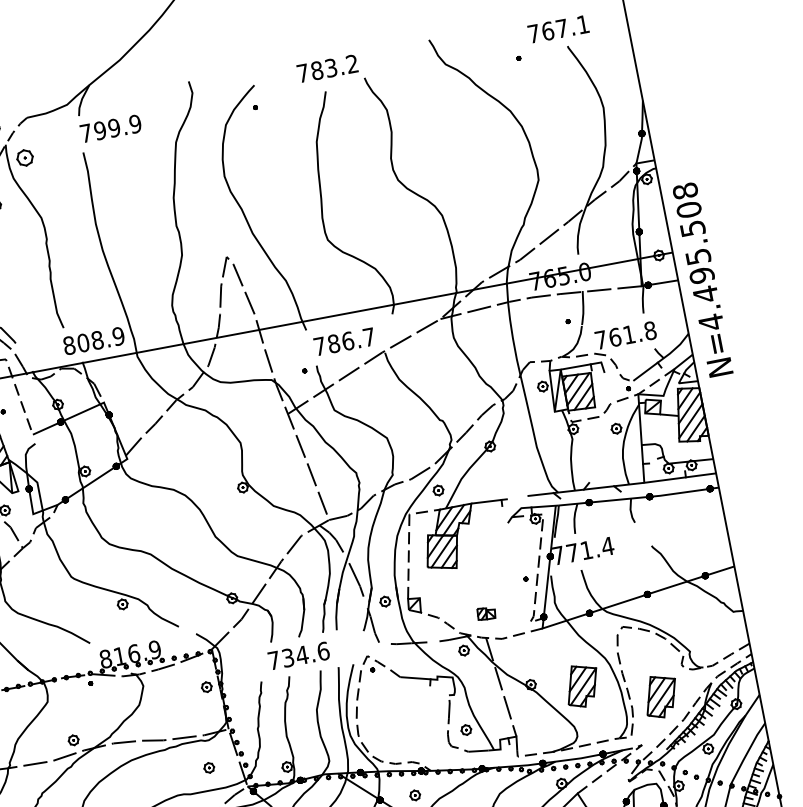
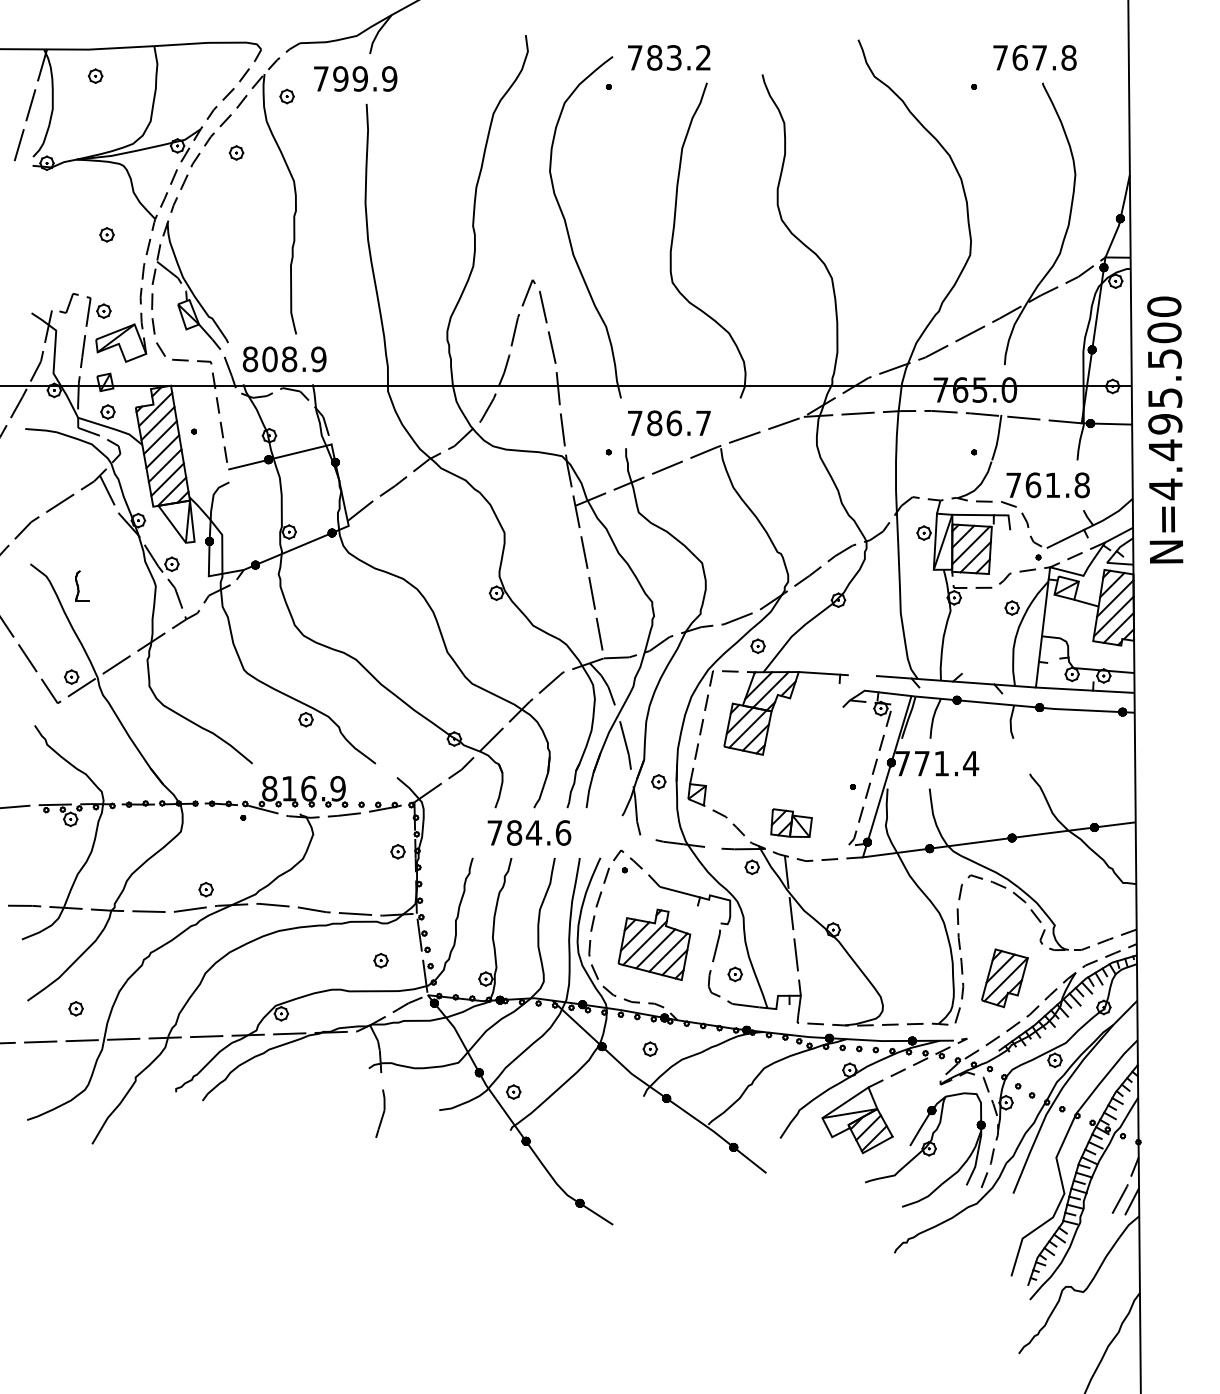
text: (582, 24) -> (1068, 57), 767.1 -> 767.8
text: (327, 68) -> (669, 57), moved
text: (110, 128) -> (355, 78), moved
part: (24, 157) -> (286, 96), size x0.62
text: (685, 190) -> (1164, 306), N=4.495.508 -> N=4.495.500
text: (93, 341) -> (284, 359), moved
part: (486, 613) -> (791, 822), size x1.67
text: (288, 657) -> (514, 832), 734.6 -> 784.6
part: (582, 686) -> (901, 944), removed
part: (404, 719) -> (654, 944), added

